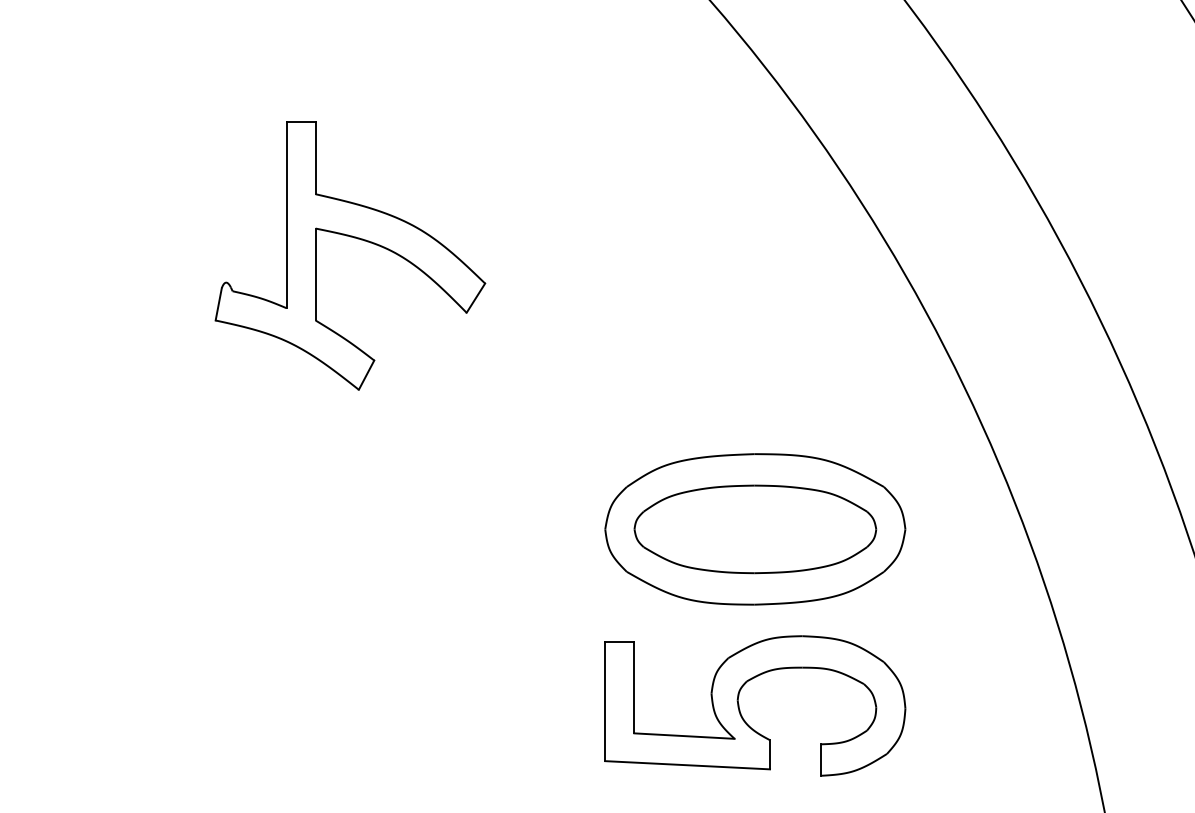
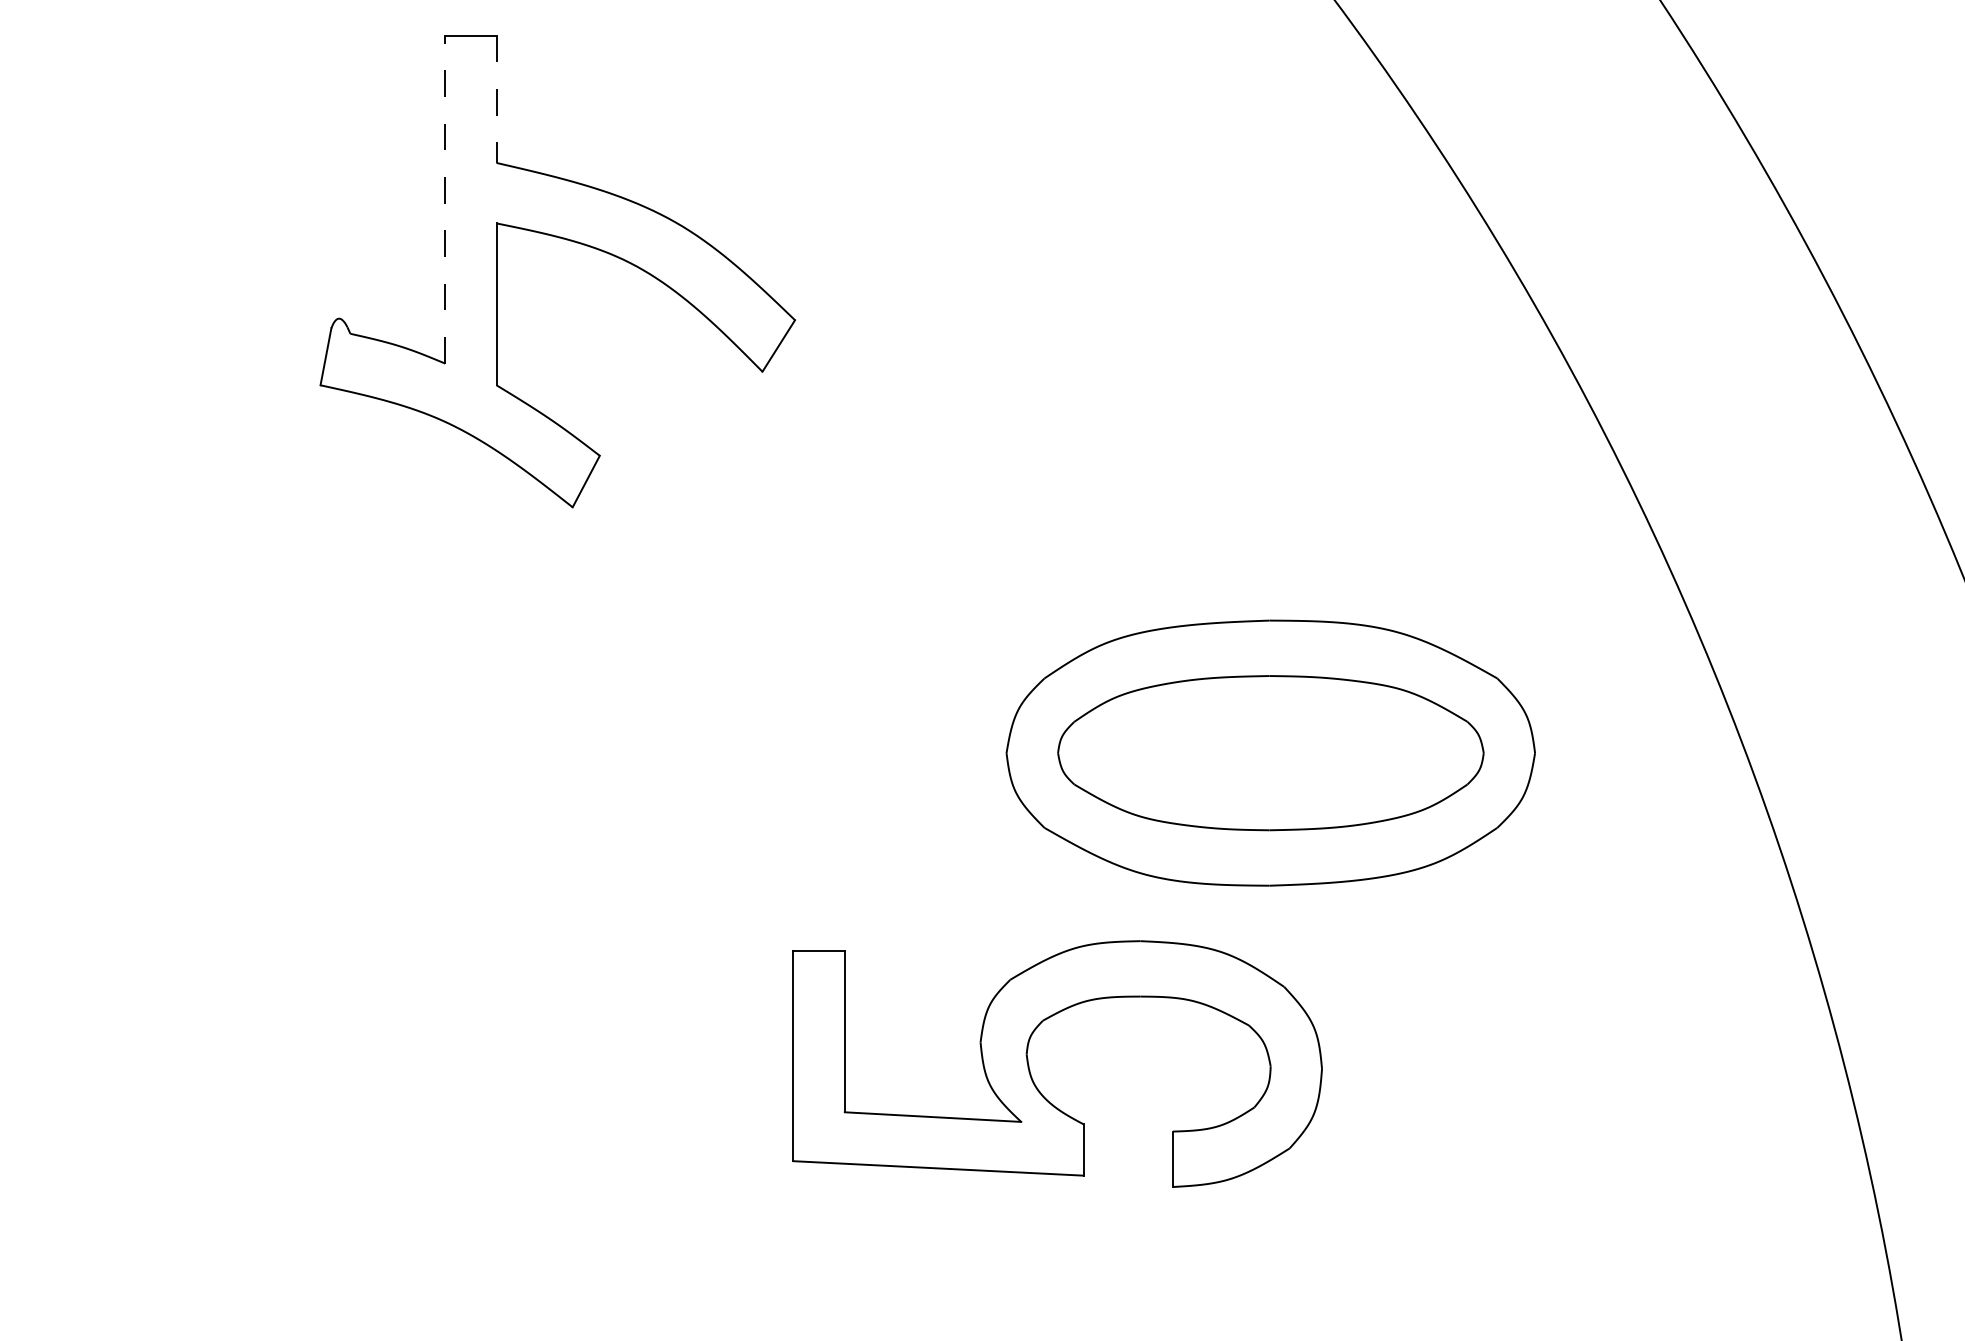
line: (315, 158) -> (496, 100), solid -> dashed
line: (286, 214) -> (445, 198), solid -> dashed
part: (740, 709) -> (1031, 1070), moved

